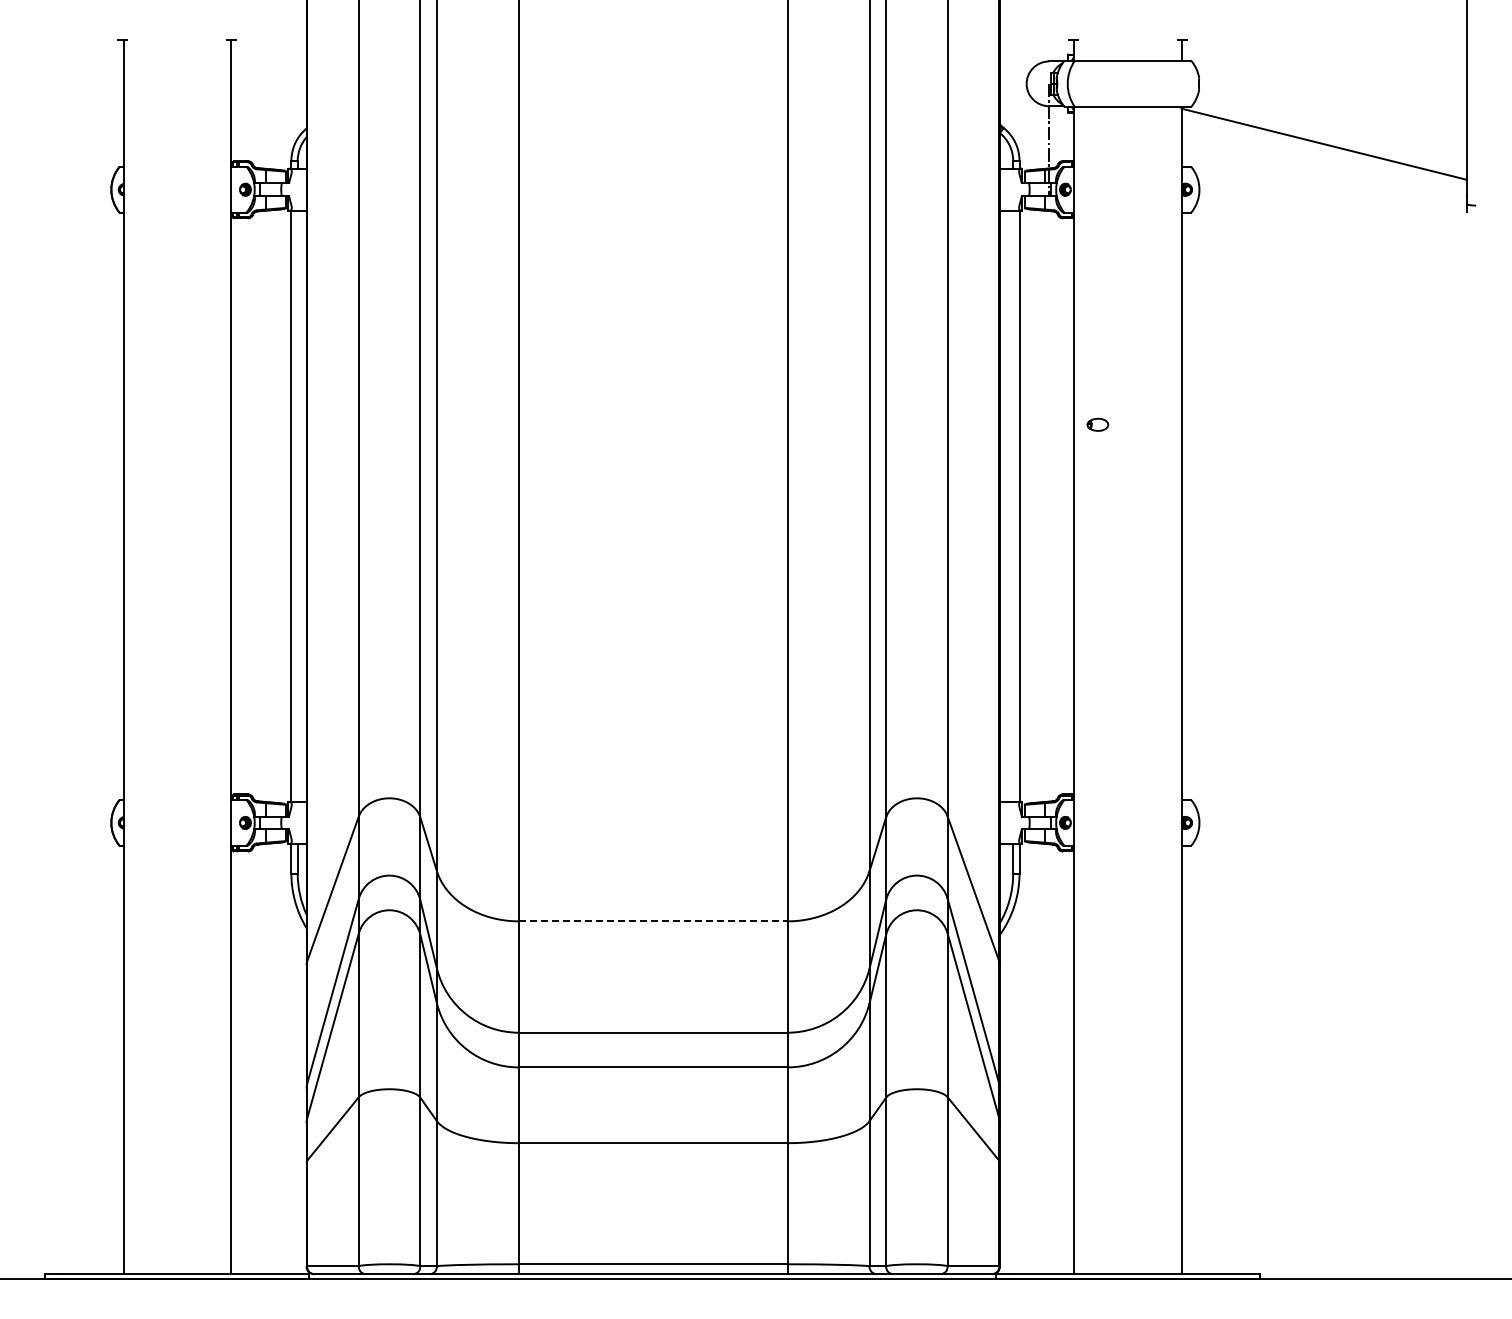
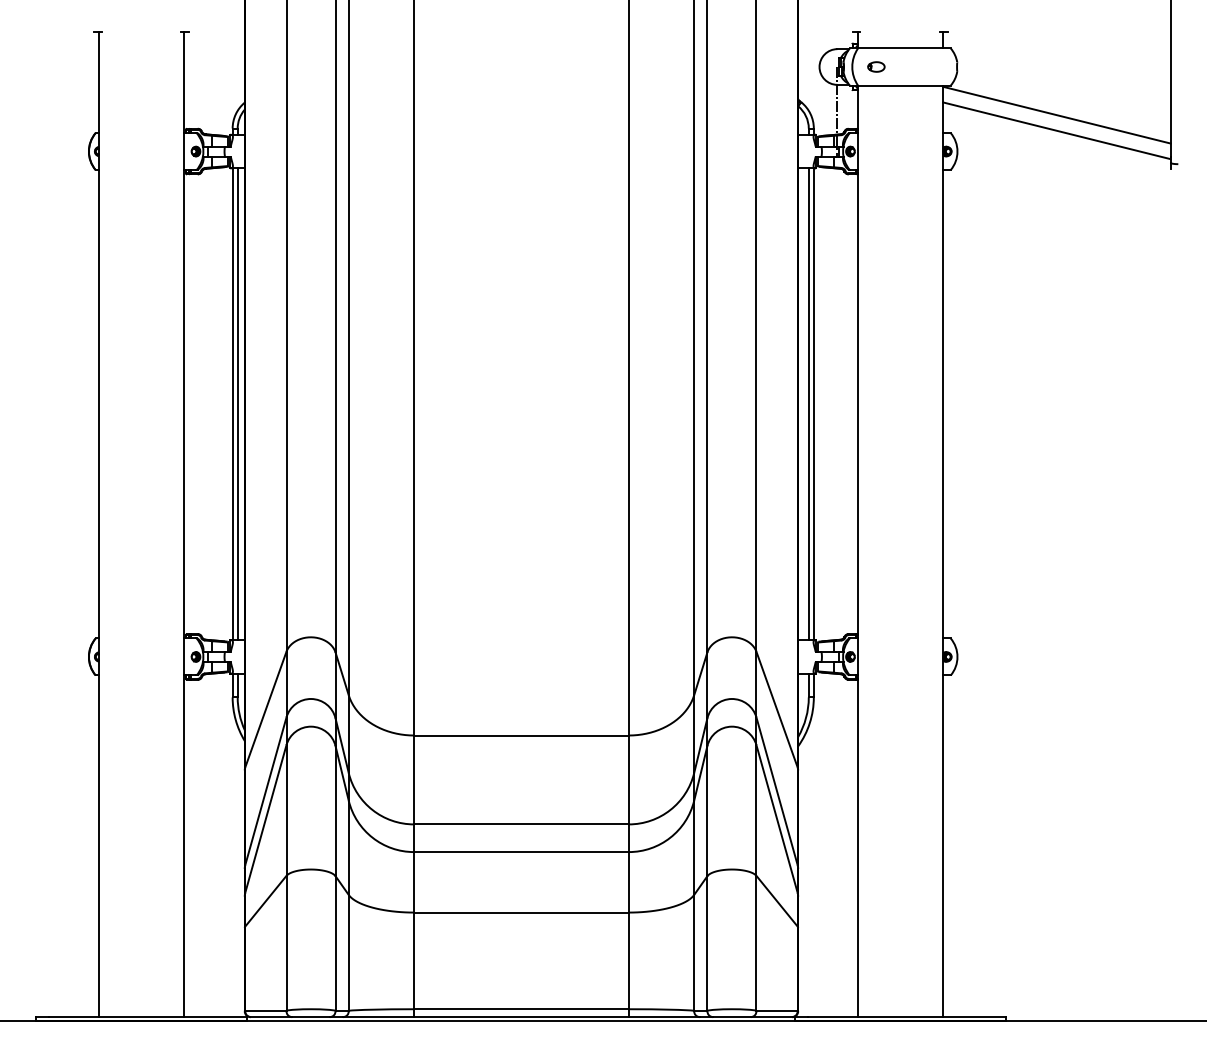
line: (1323, 163) -> (1056, 130), added
part: (1097, 424) -> (876, 66), moved
line: (297, 505) -> (237, 403), added
line: (1013, 505) -> (809, 403), added
line: (653, 921) -> (521, 735), dashed -> solid

